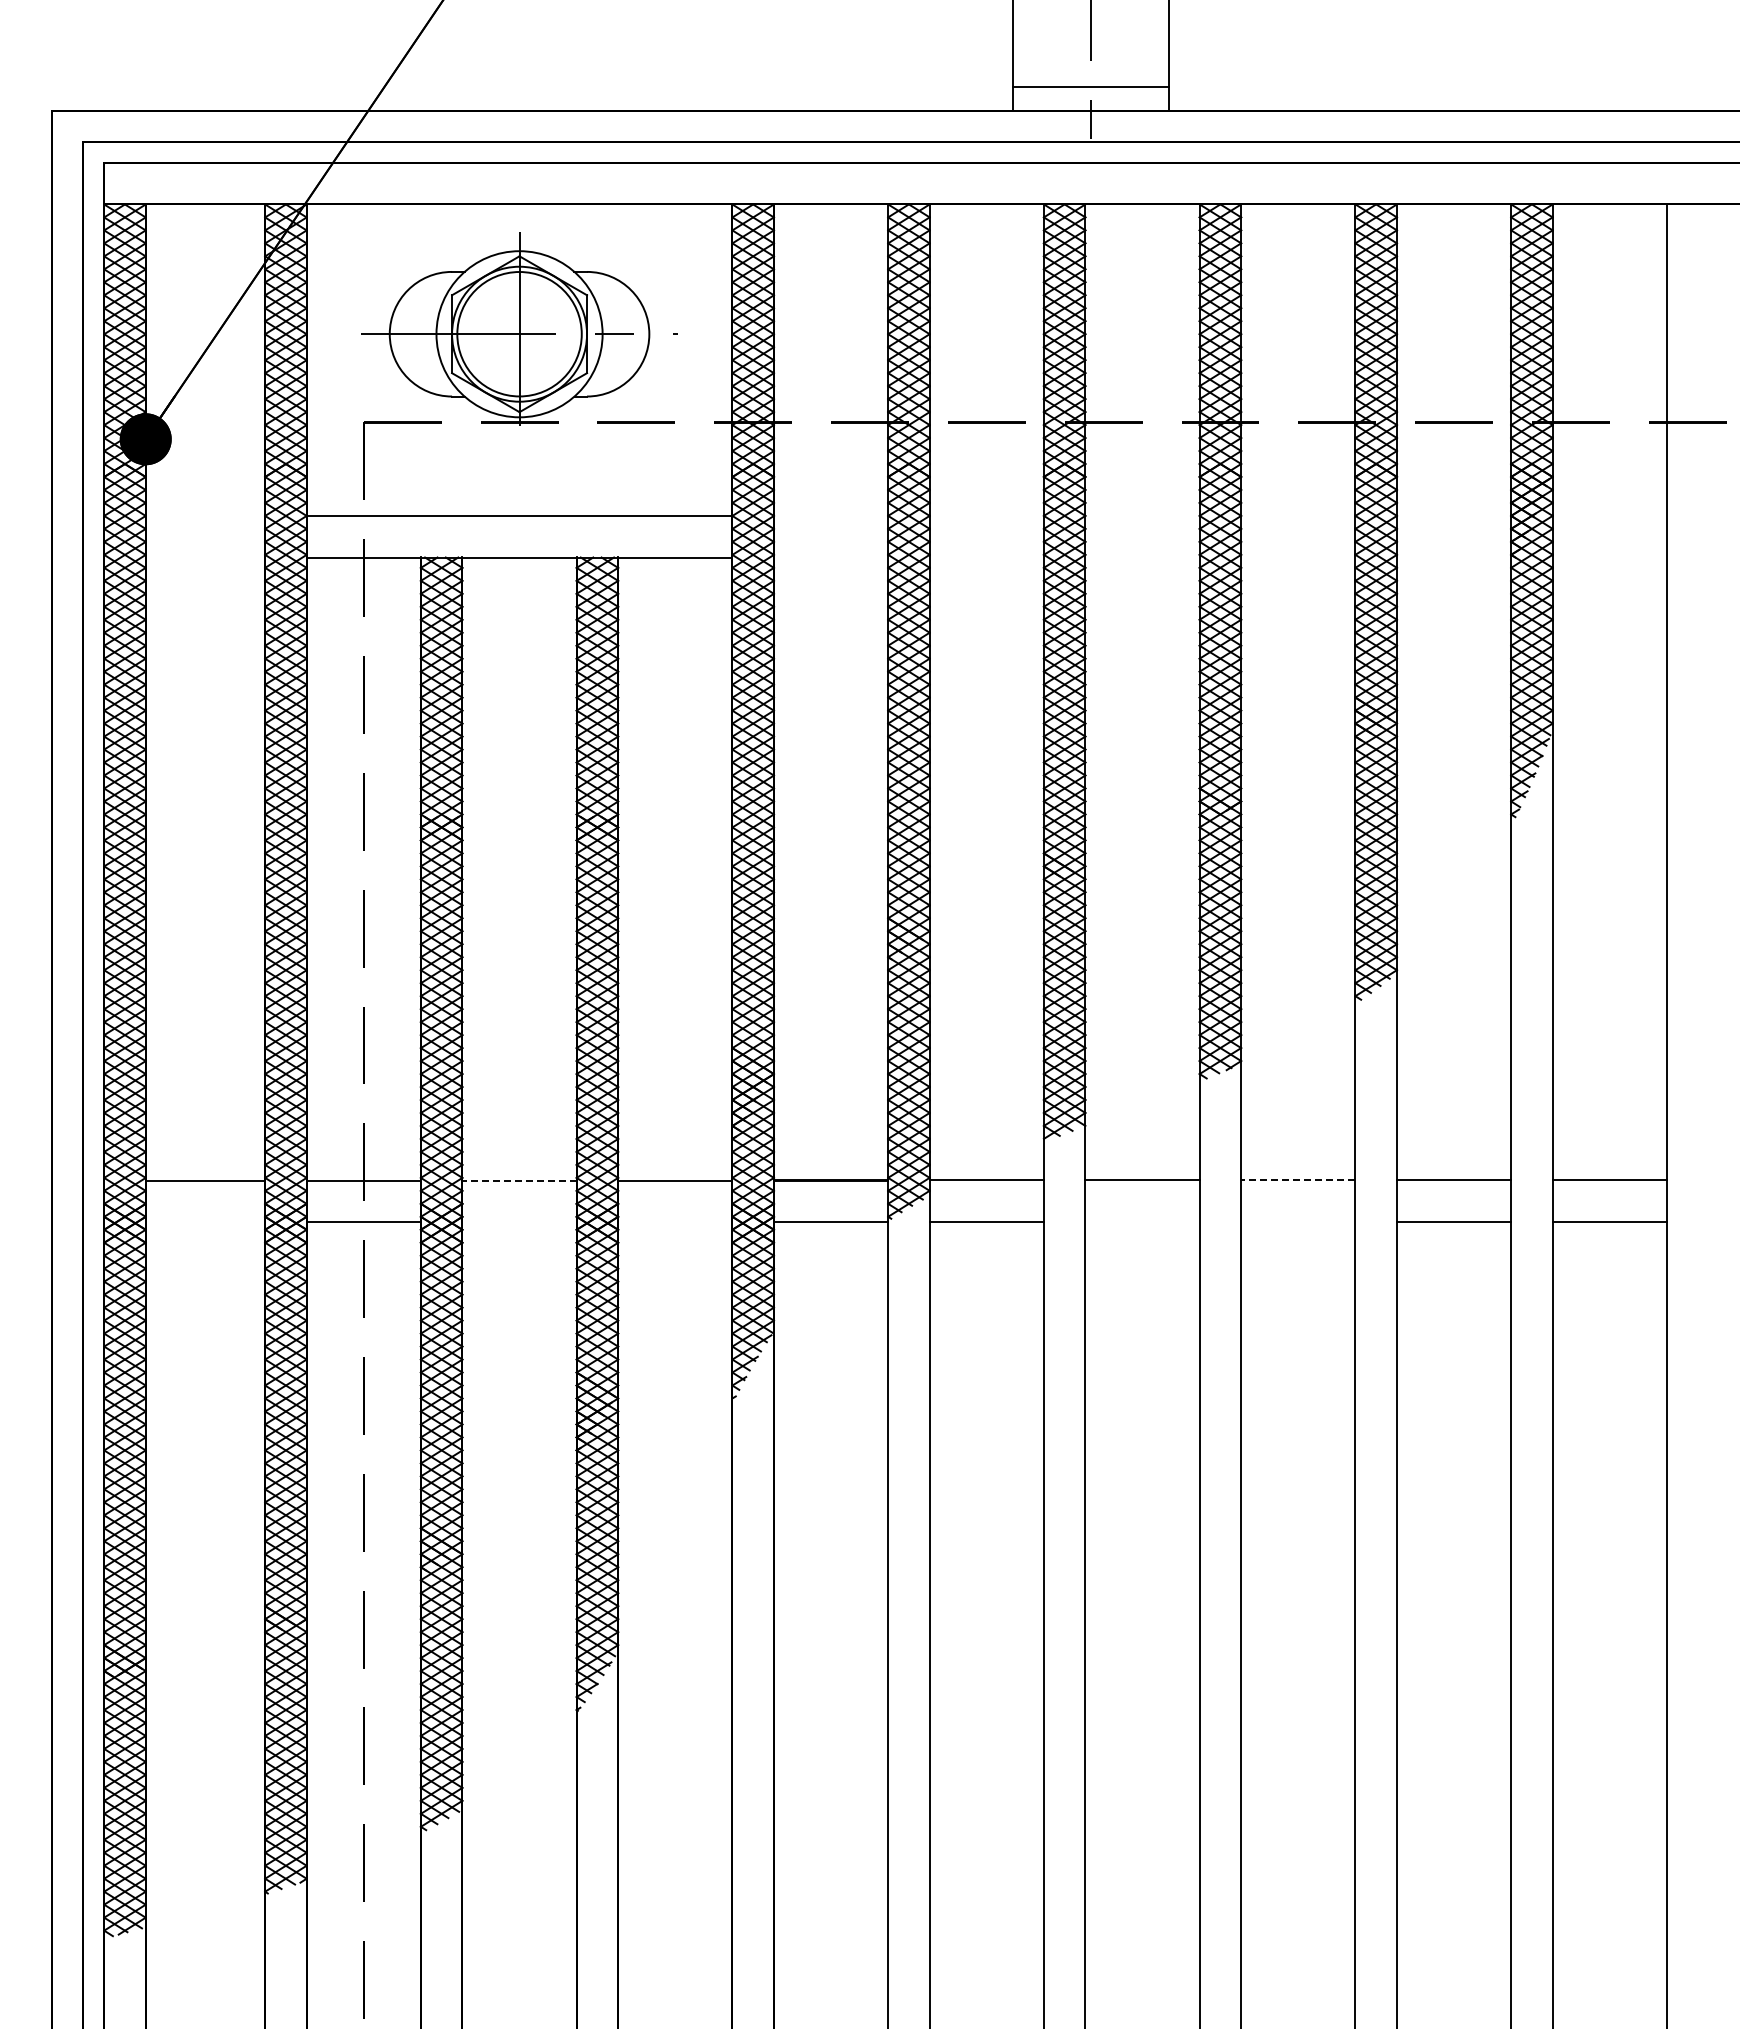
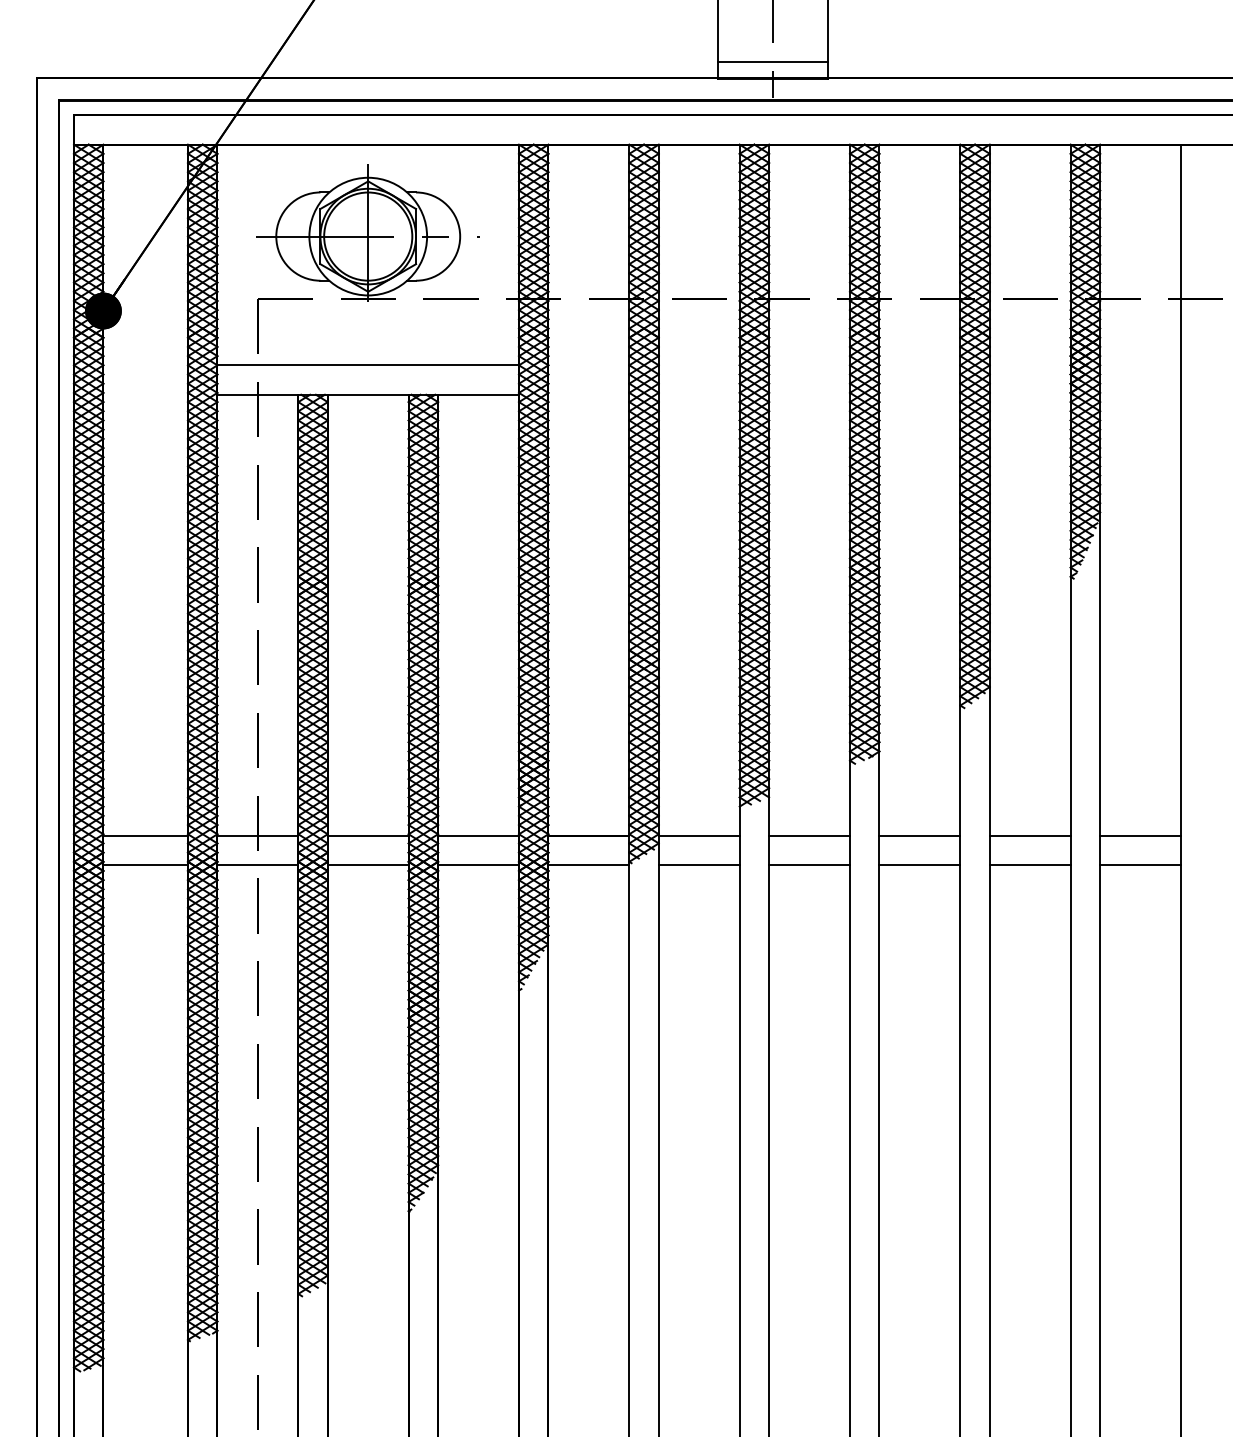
line: (519, 1180) -> (368, 836), dashed -> solid
line: (1297, 1180) -> (919, 836), dashed -> solid
line: (205, 1221) -> (145, 865), added
line: (519, 1221) -> (368, 865), added
line: (675, 1221) -> (478, 865), added
line: (1142, 1221) -> (809, 865), added
line: (1298, 1221) -> (920, 865), added

